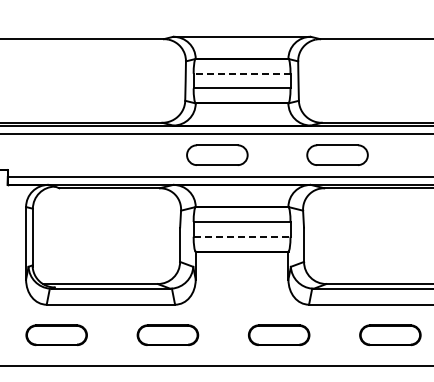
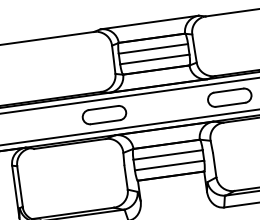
line: (241, 73) -> (152, 48), dashed -> solid
part: (217, 154) -> (104, 114), moved
line: (242, 236) -> (169, 165), dashed -> solid

